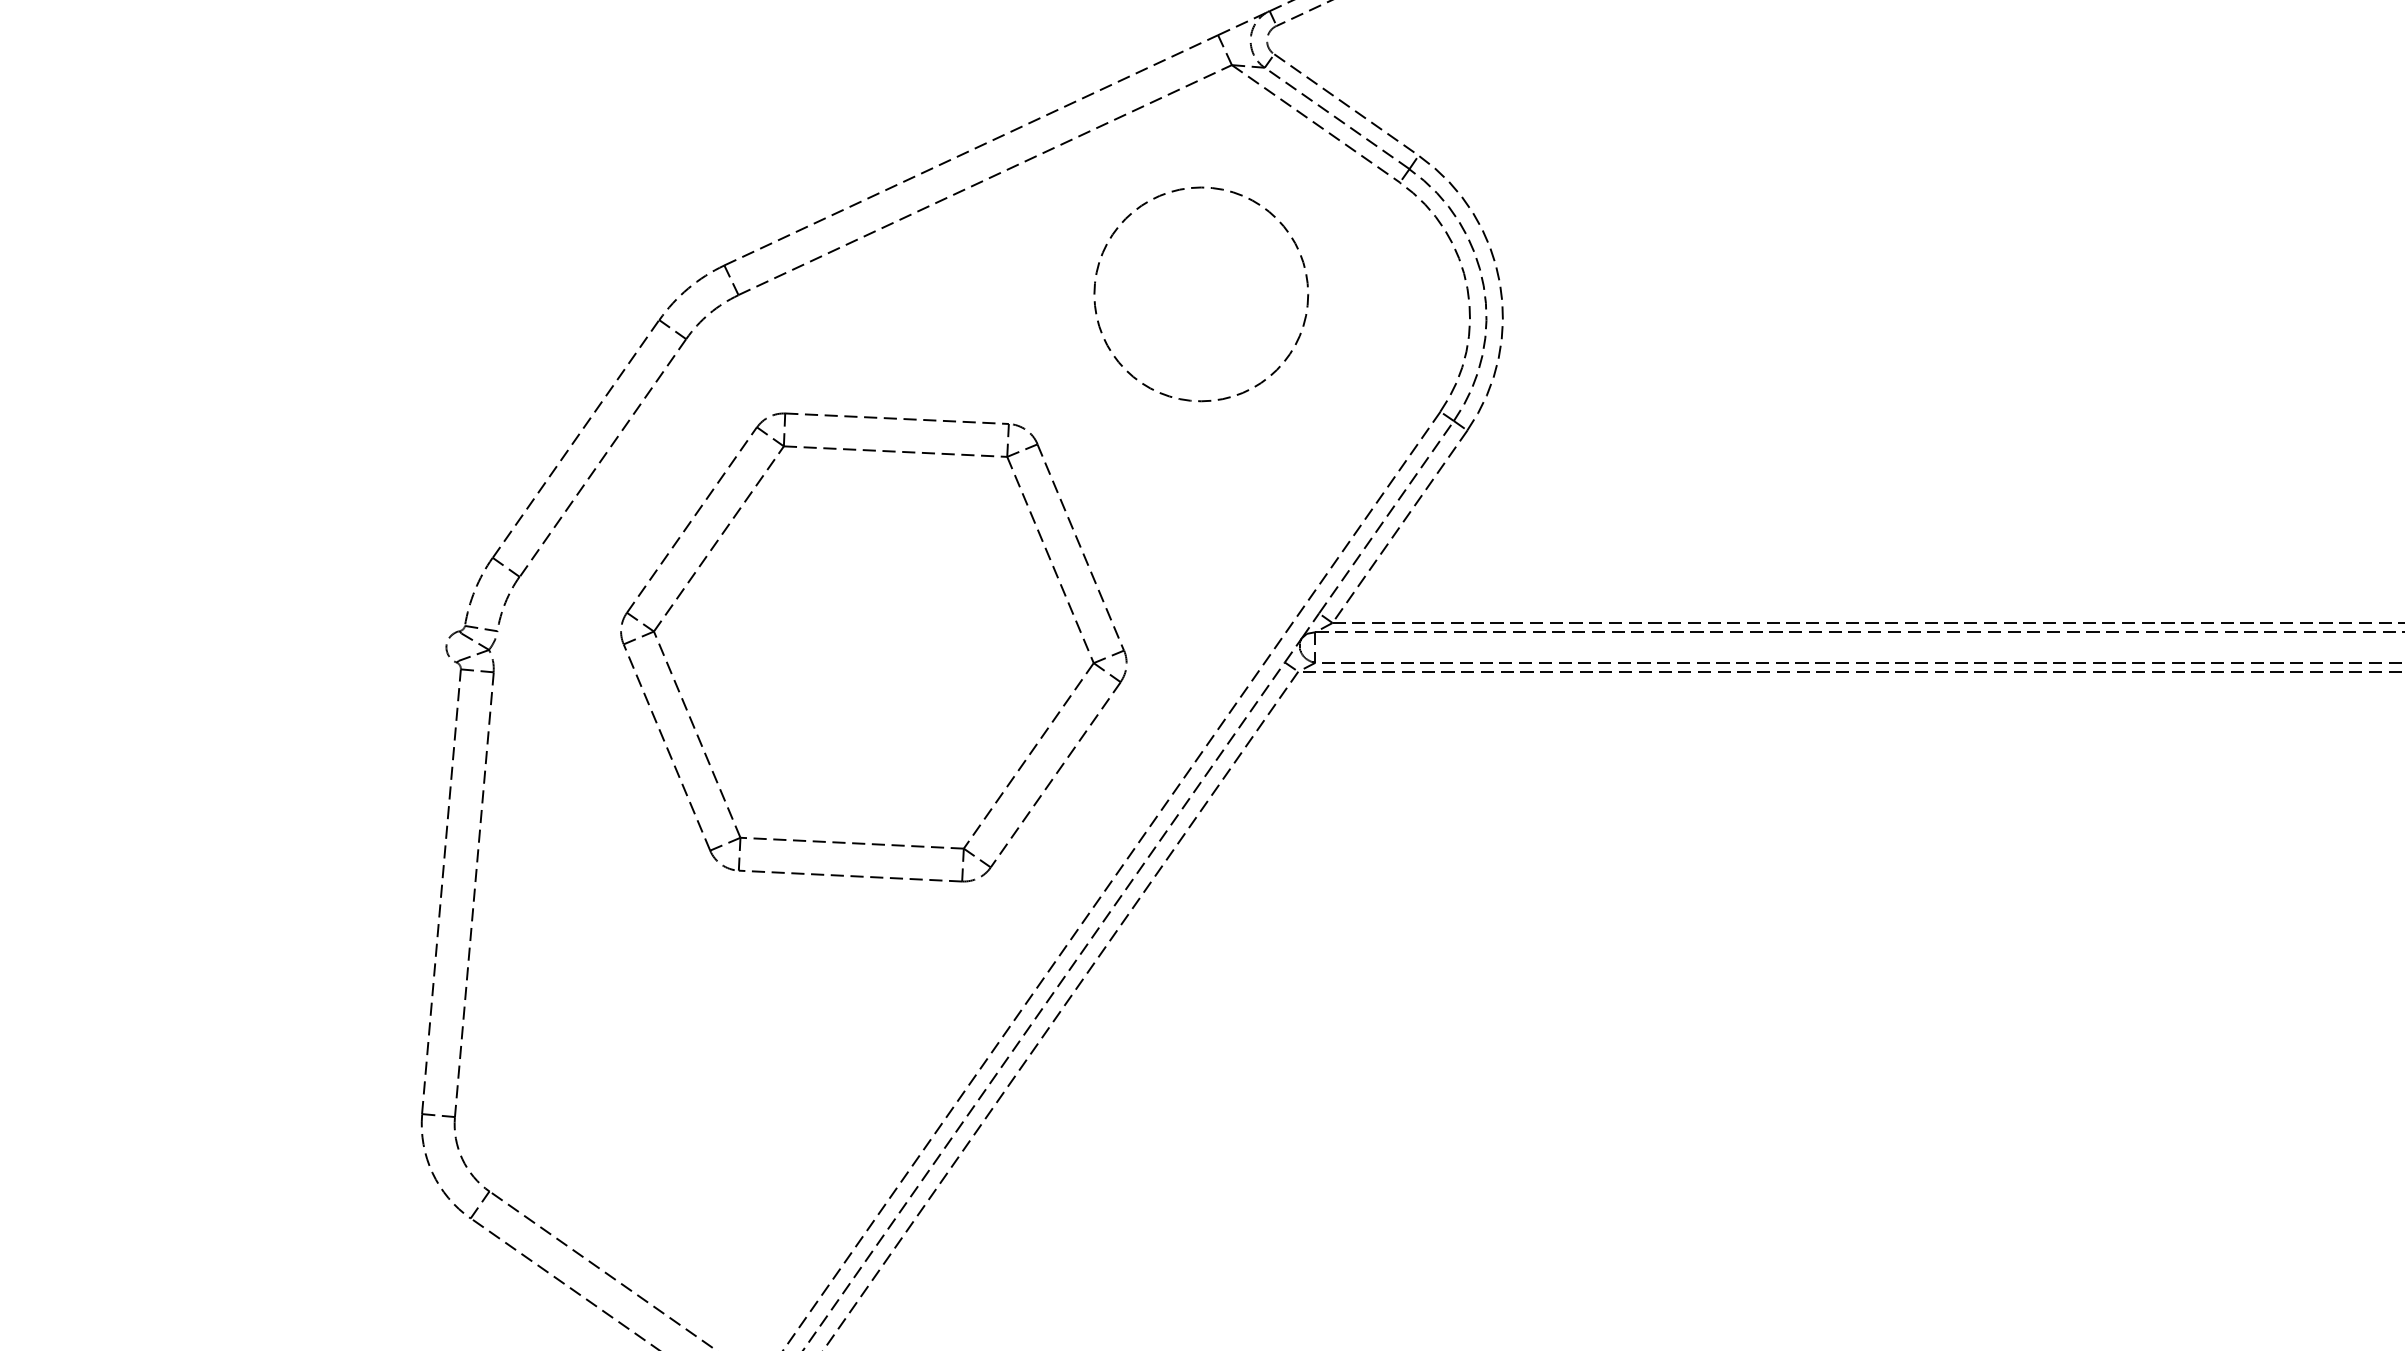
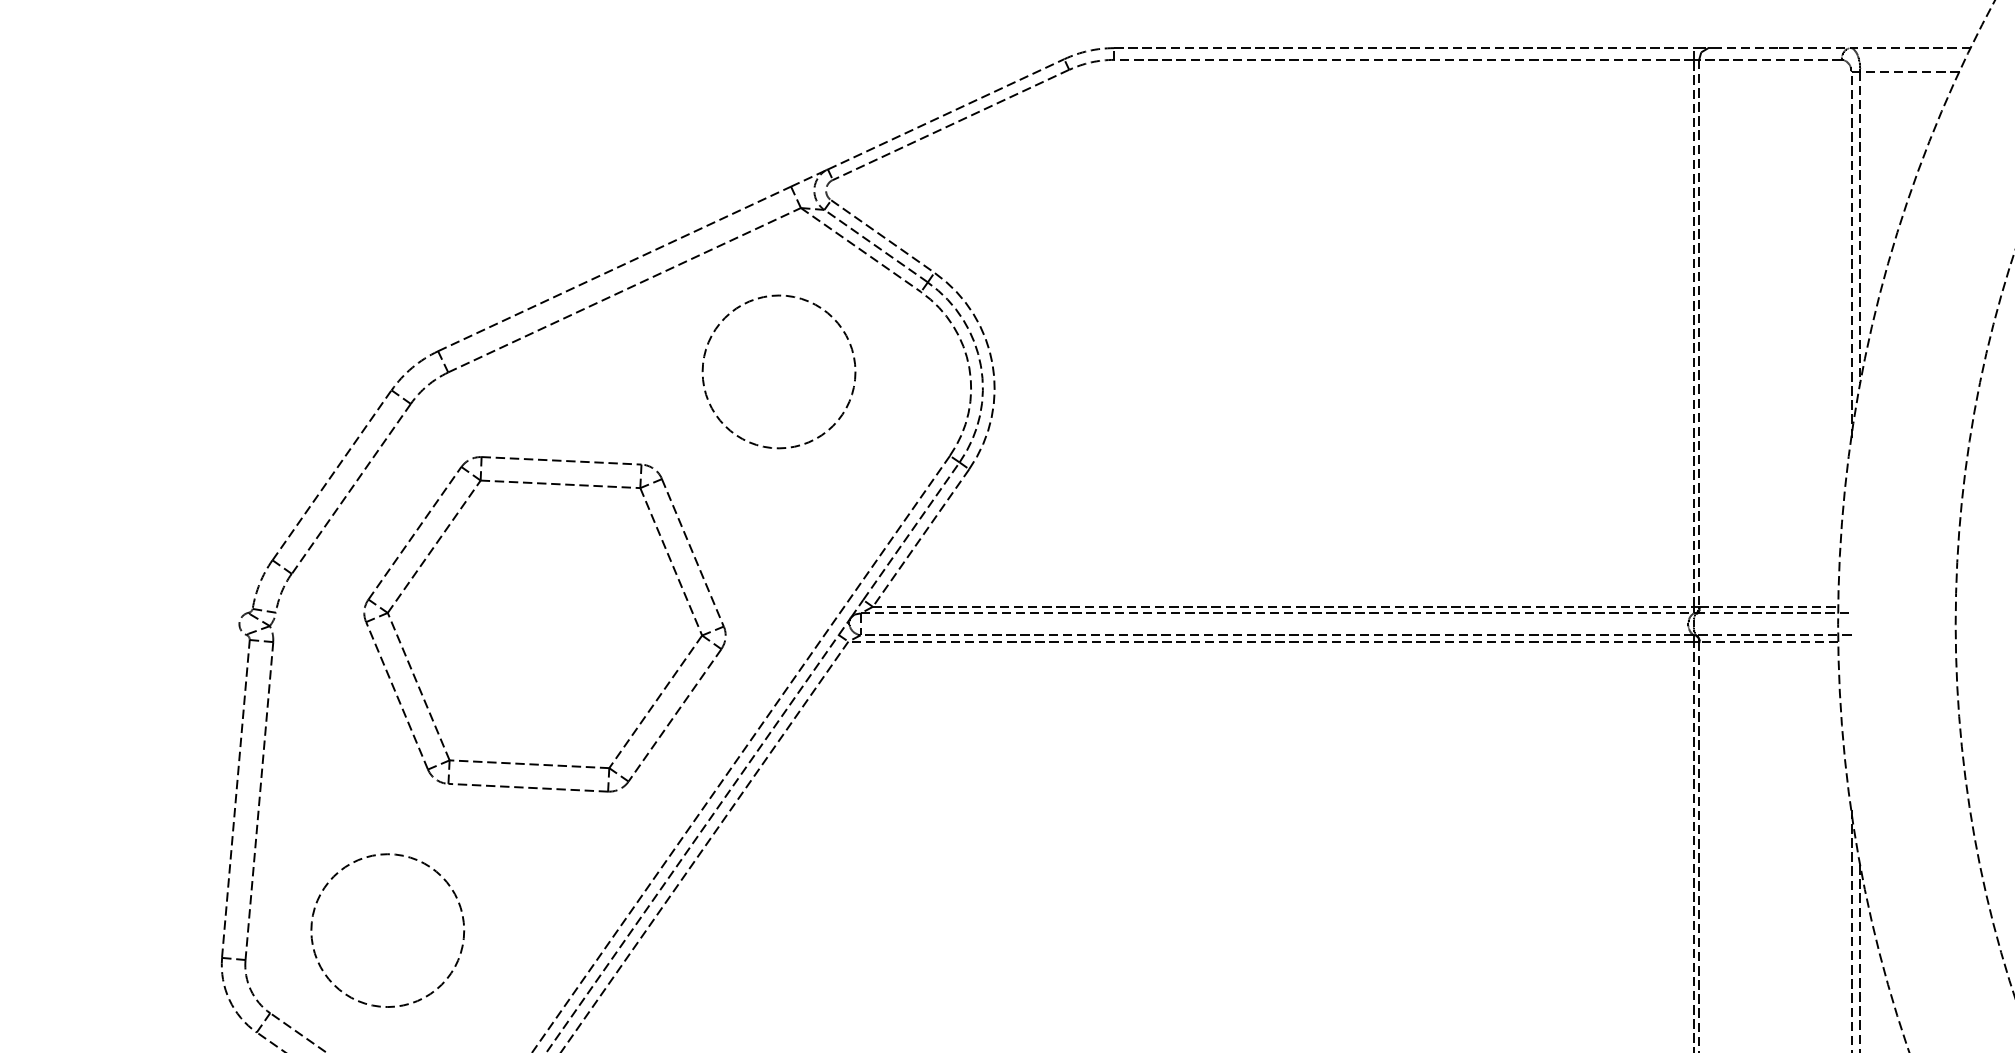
circle: (653, 1075) -> (387, 930), added

